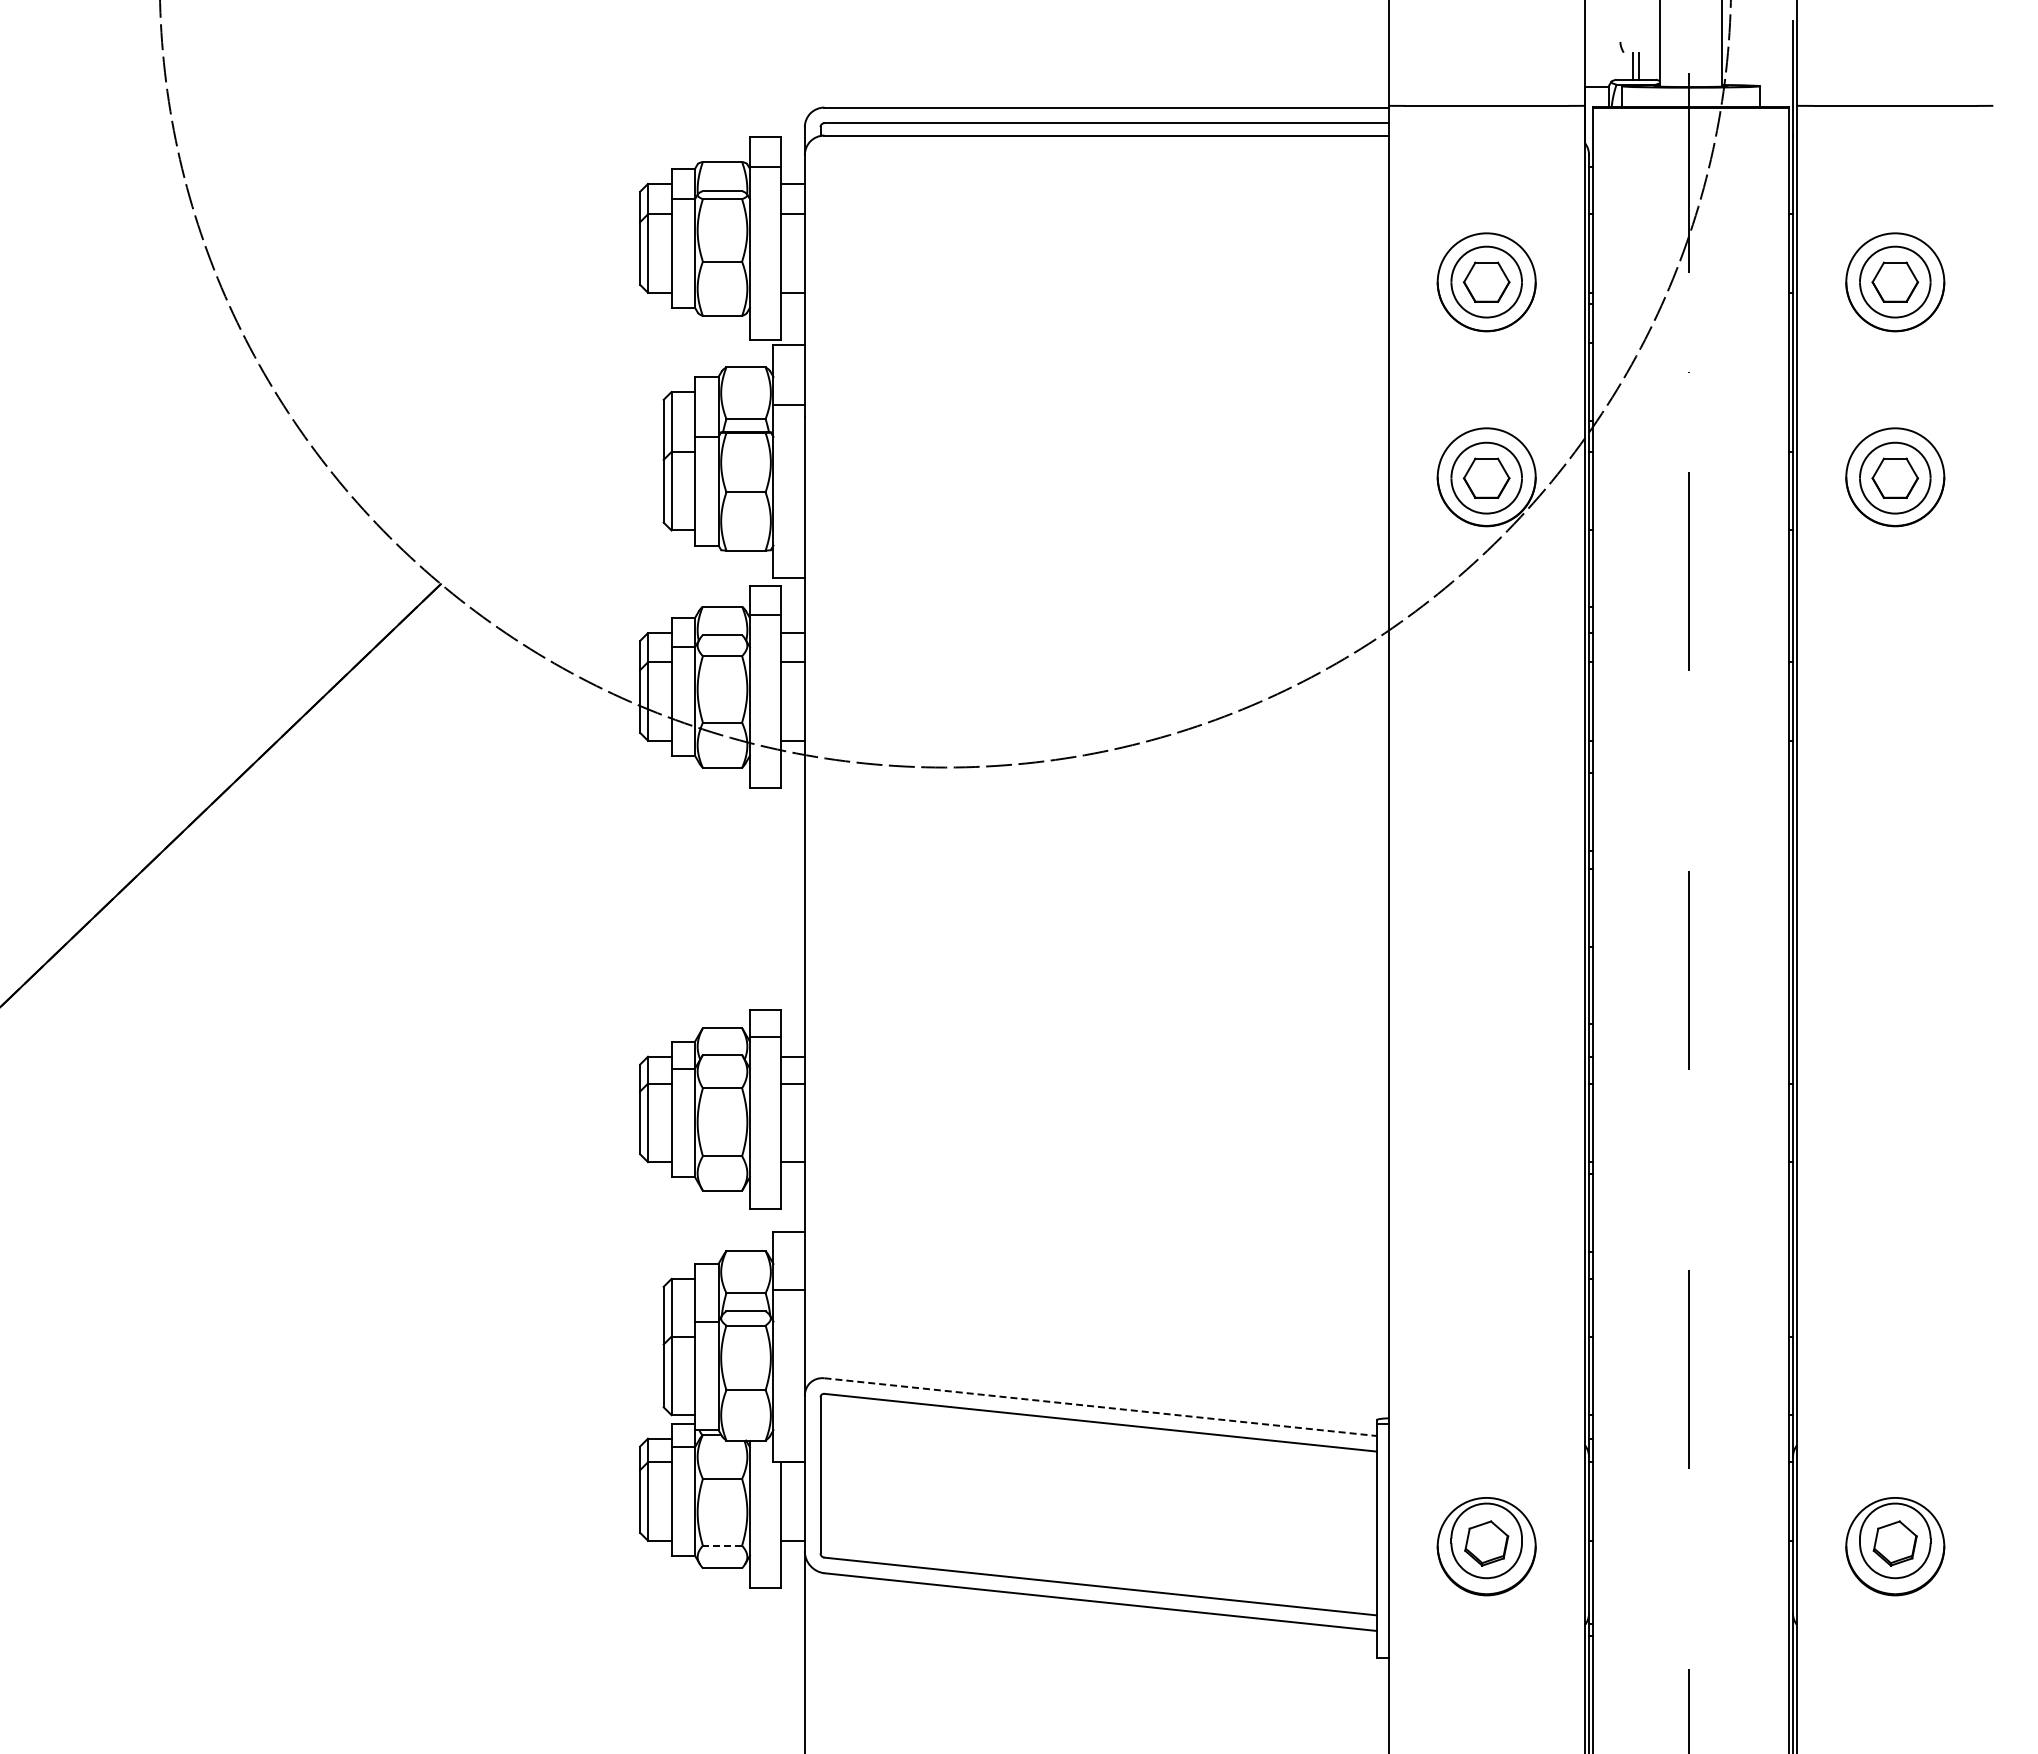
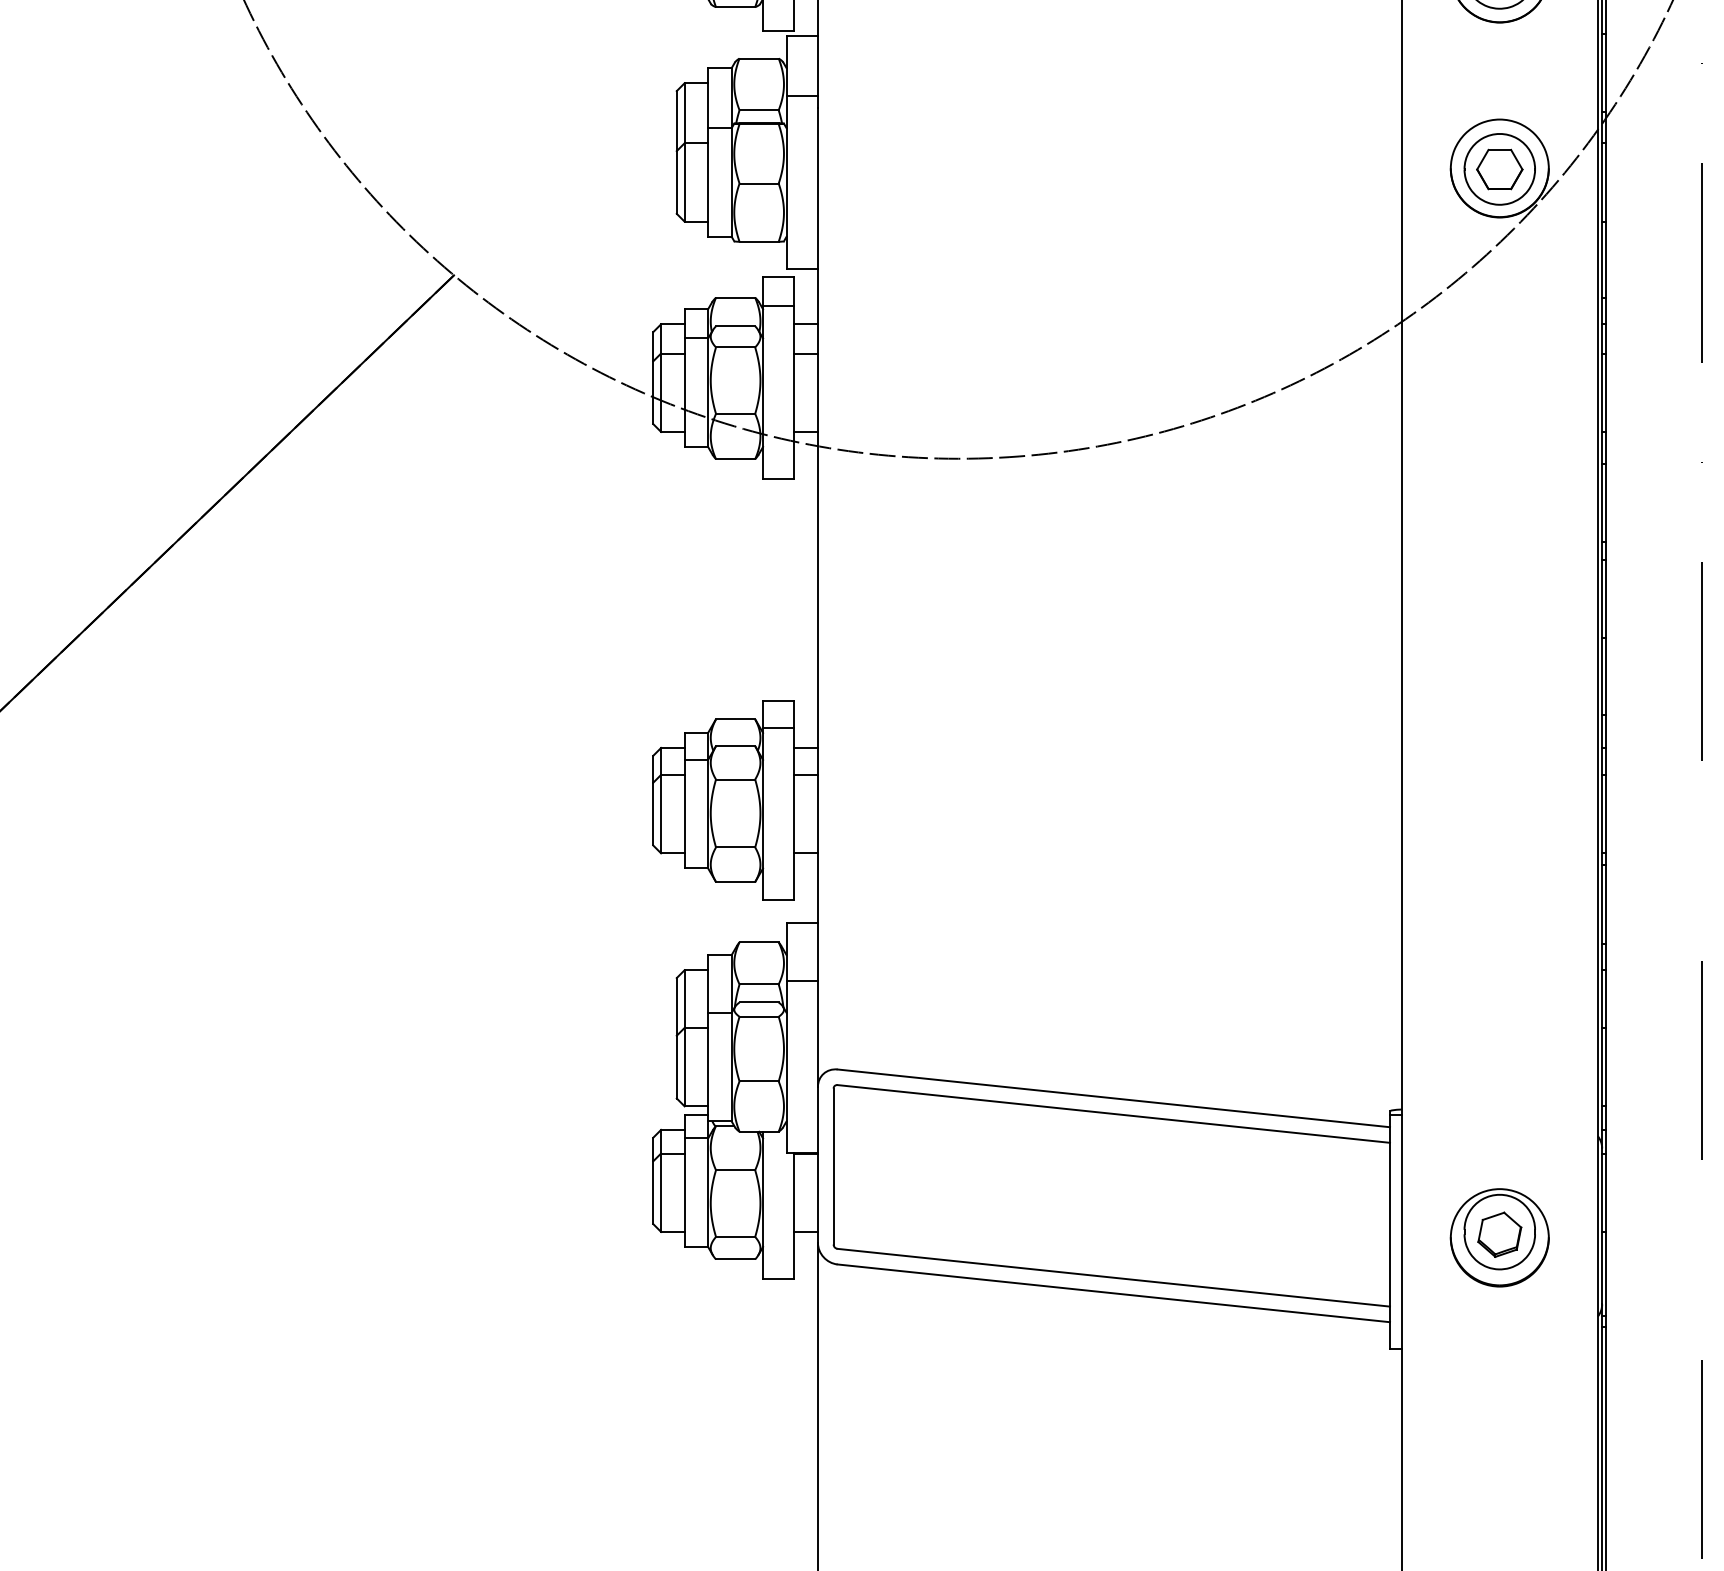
line: (1100, 1407) -> (1113, 1098), dashed -> solid
line: (722, 1545) -> (735, 1236), dashed -> solid

